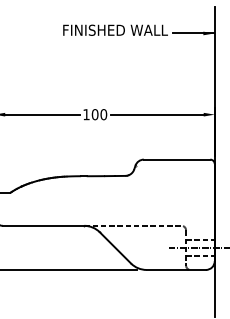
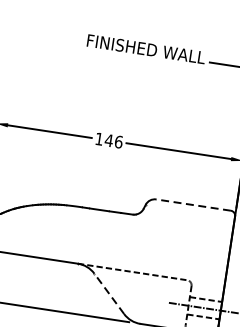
text: (99, 114) -> (113, 141), 100 -> 146
line: (176, 159) -> (192, 204), solid -> dashed
line: (115, 247) -> (109, 293), solid -> dashed

